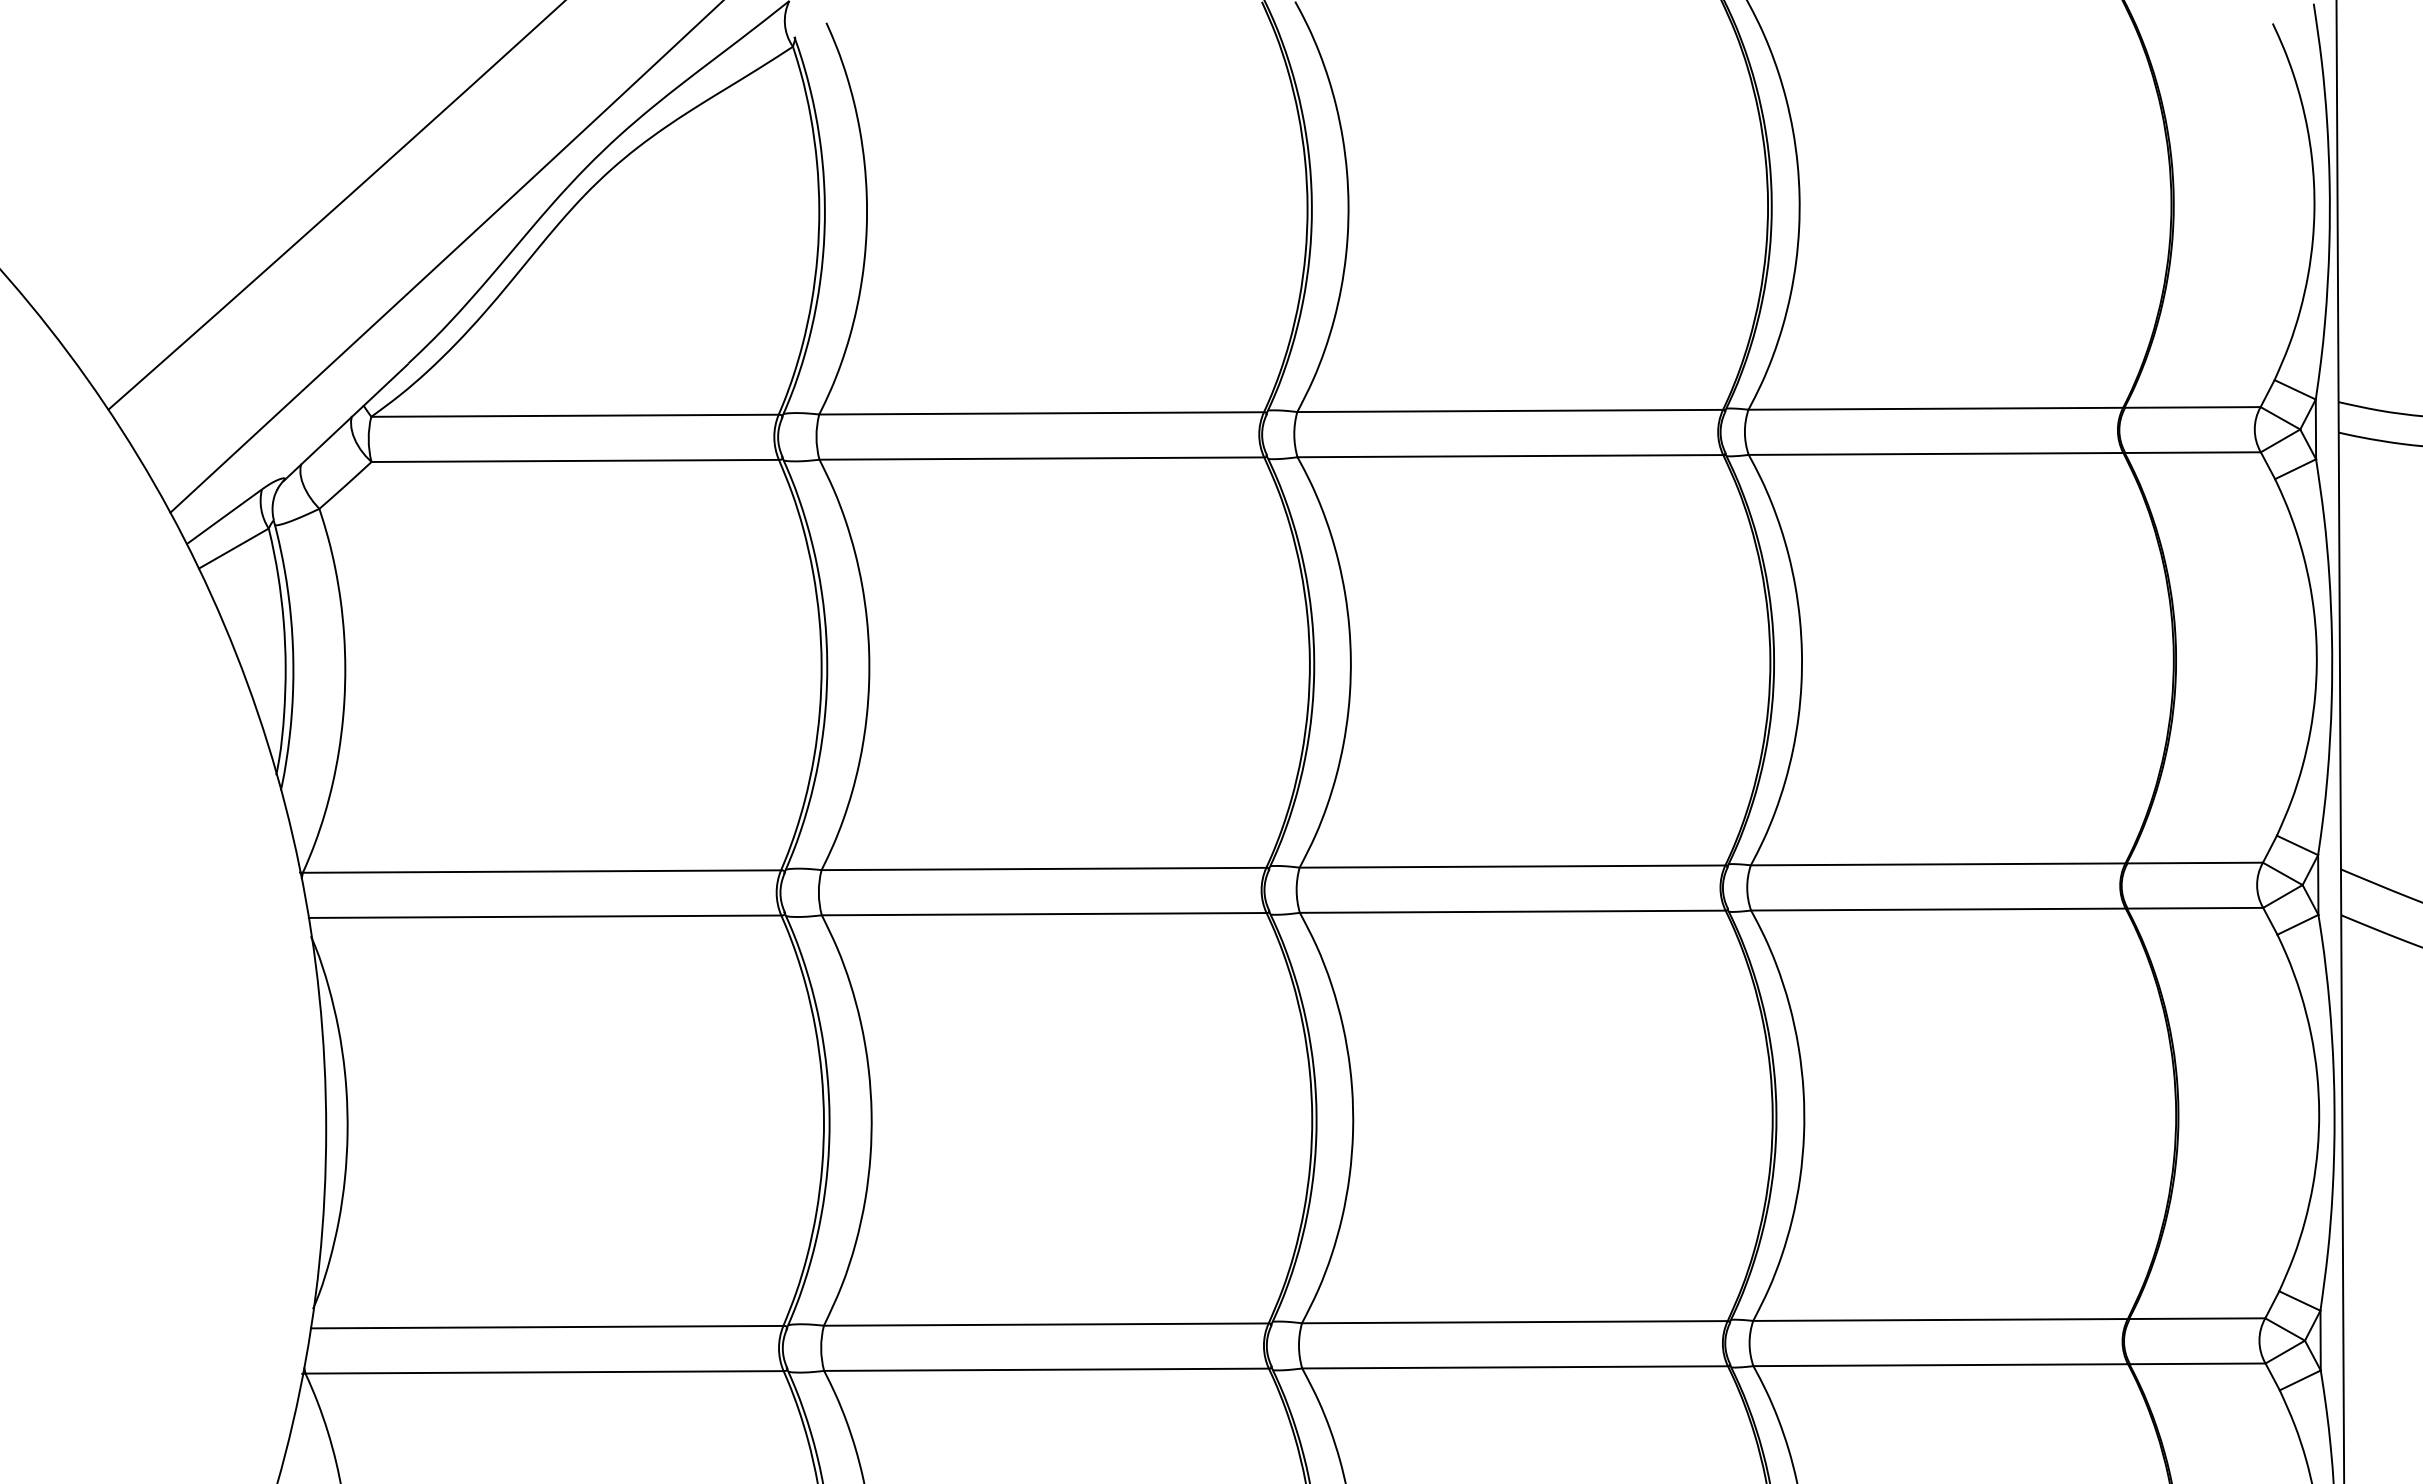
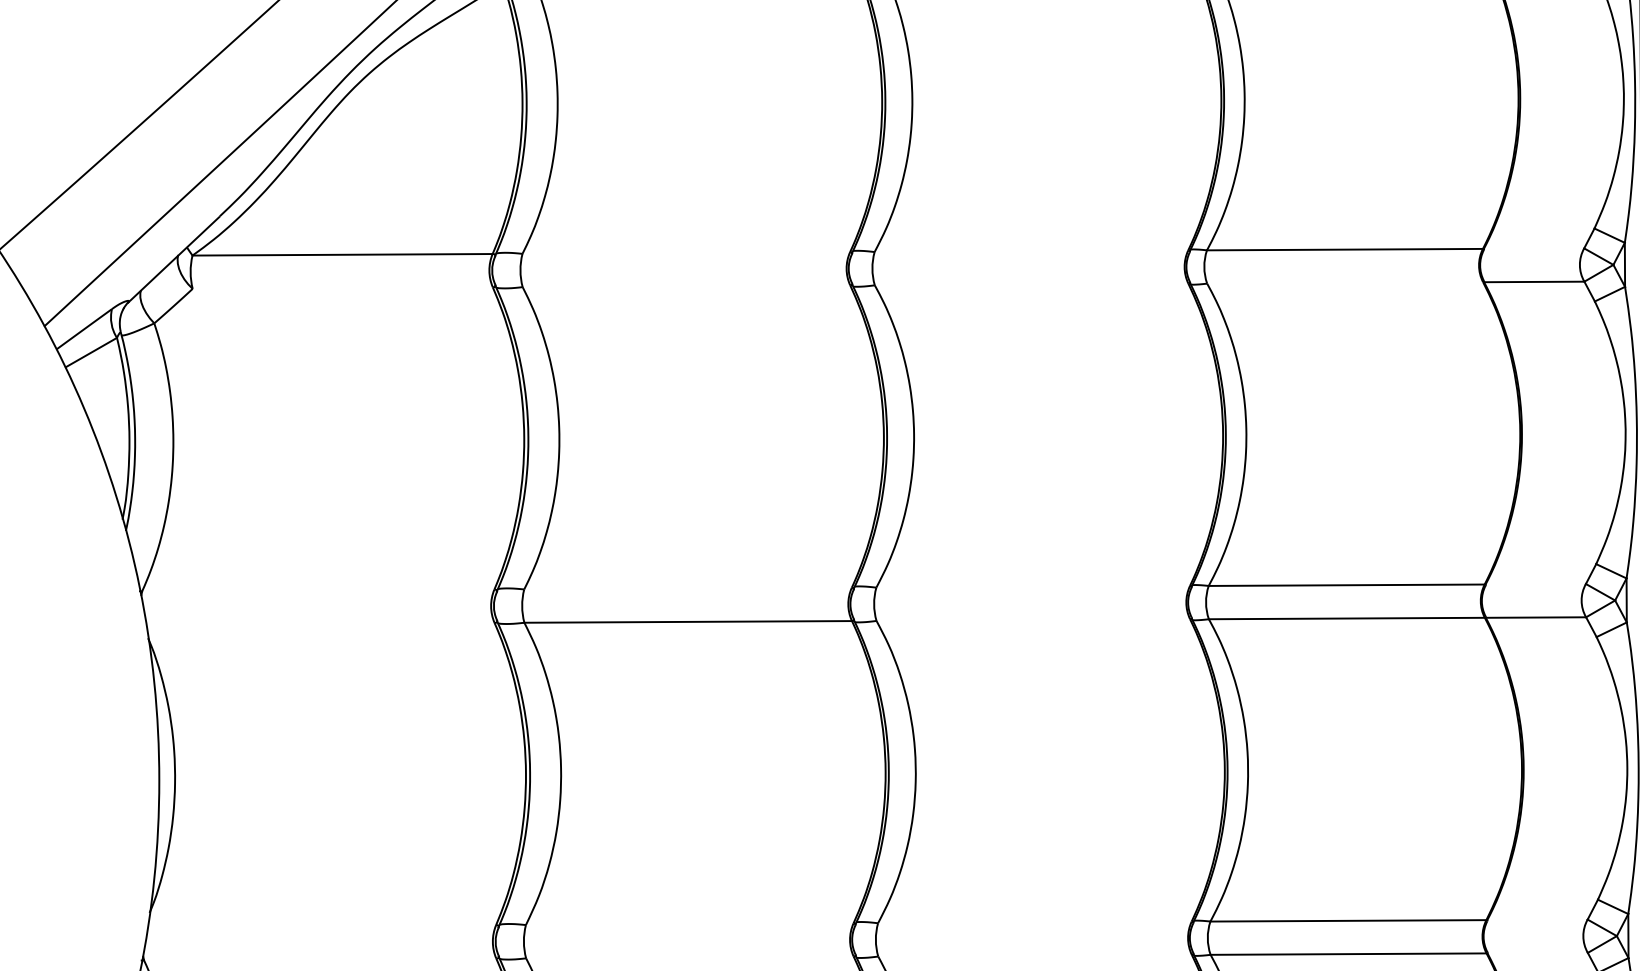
line: (2192, 407) -> (1534, 248), removed
line: (1510, 410) -> (1031, 250), removed
line: (1041, 413) -> (686, 253), removed
line: (1935, 453) -> (1344, 282), removed
line: (1510, 456) -> (1031, 284), removed
line: (1041, 458) -> (686, 286), removed
line: (574, 460) -> (342, 287), removed
line: (2194, 862) -> (1535, 583), removed
line: (1512, 866) -> (1033, 586), removed
line: (1043, 868) -> (687, 588), removed
line: (541, 871) -> (317, 590), removed
line: (1512, 911) -> (1033, 619), removed
line: (544, 916) -> (320, 623), removed
line: (2197, 1318) -> (1537, 919), removed
line: (1514, 1322) -> (1034, 922), removed
line: (1045, 1324) -> (689, 924), removed
line: (546, 1326) -> (321, 925), removed
line: (2197, 1363) -> (1537, 952), removed
line: (1514, 1367) -> (1034, 955), removed
line: (1046, 1369) -> (689, 957), removed
line: (544, 1372) -> (320, 959), removed

